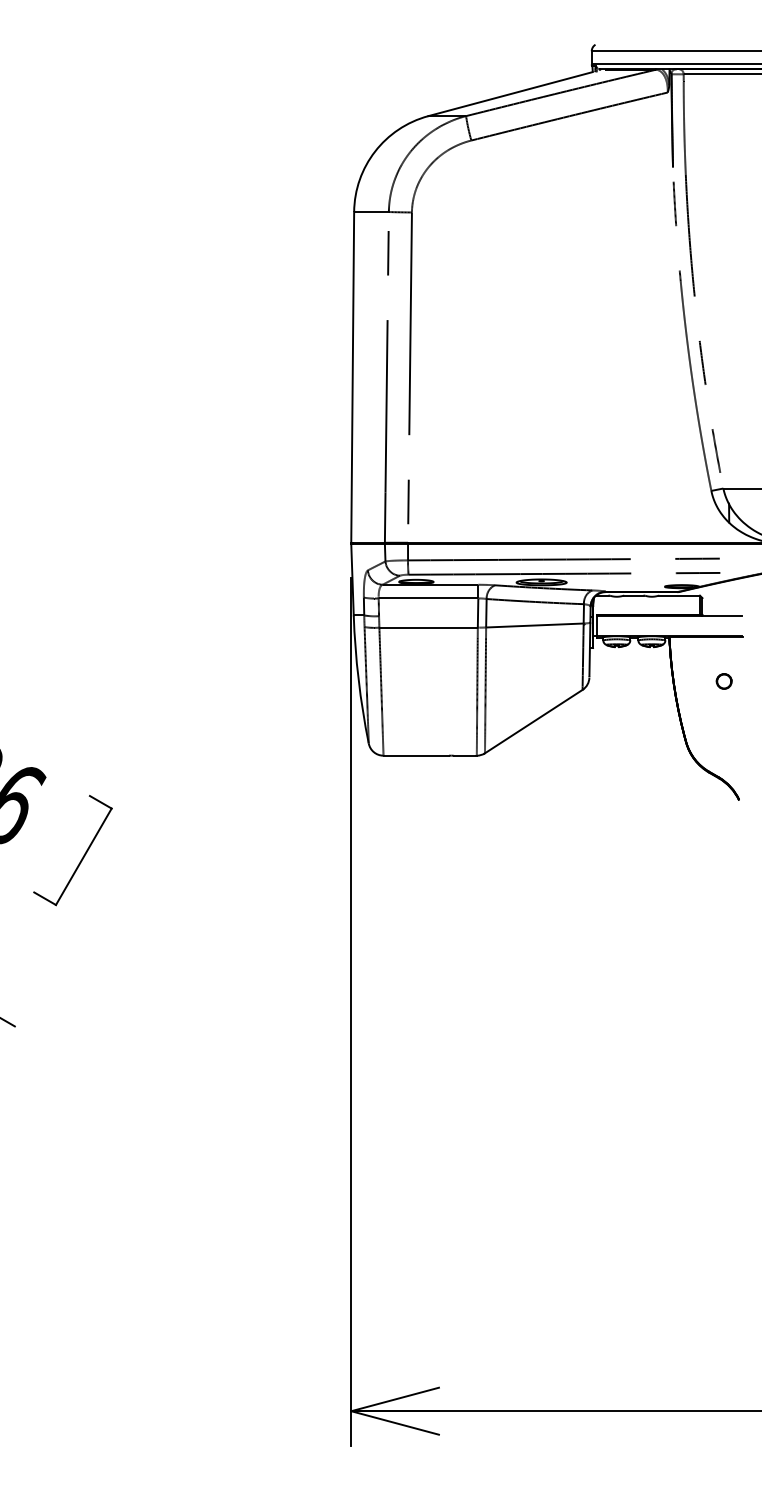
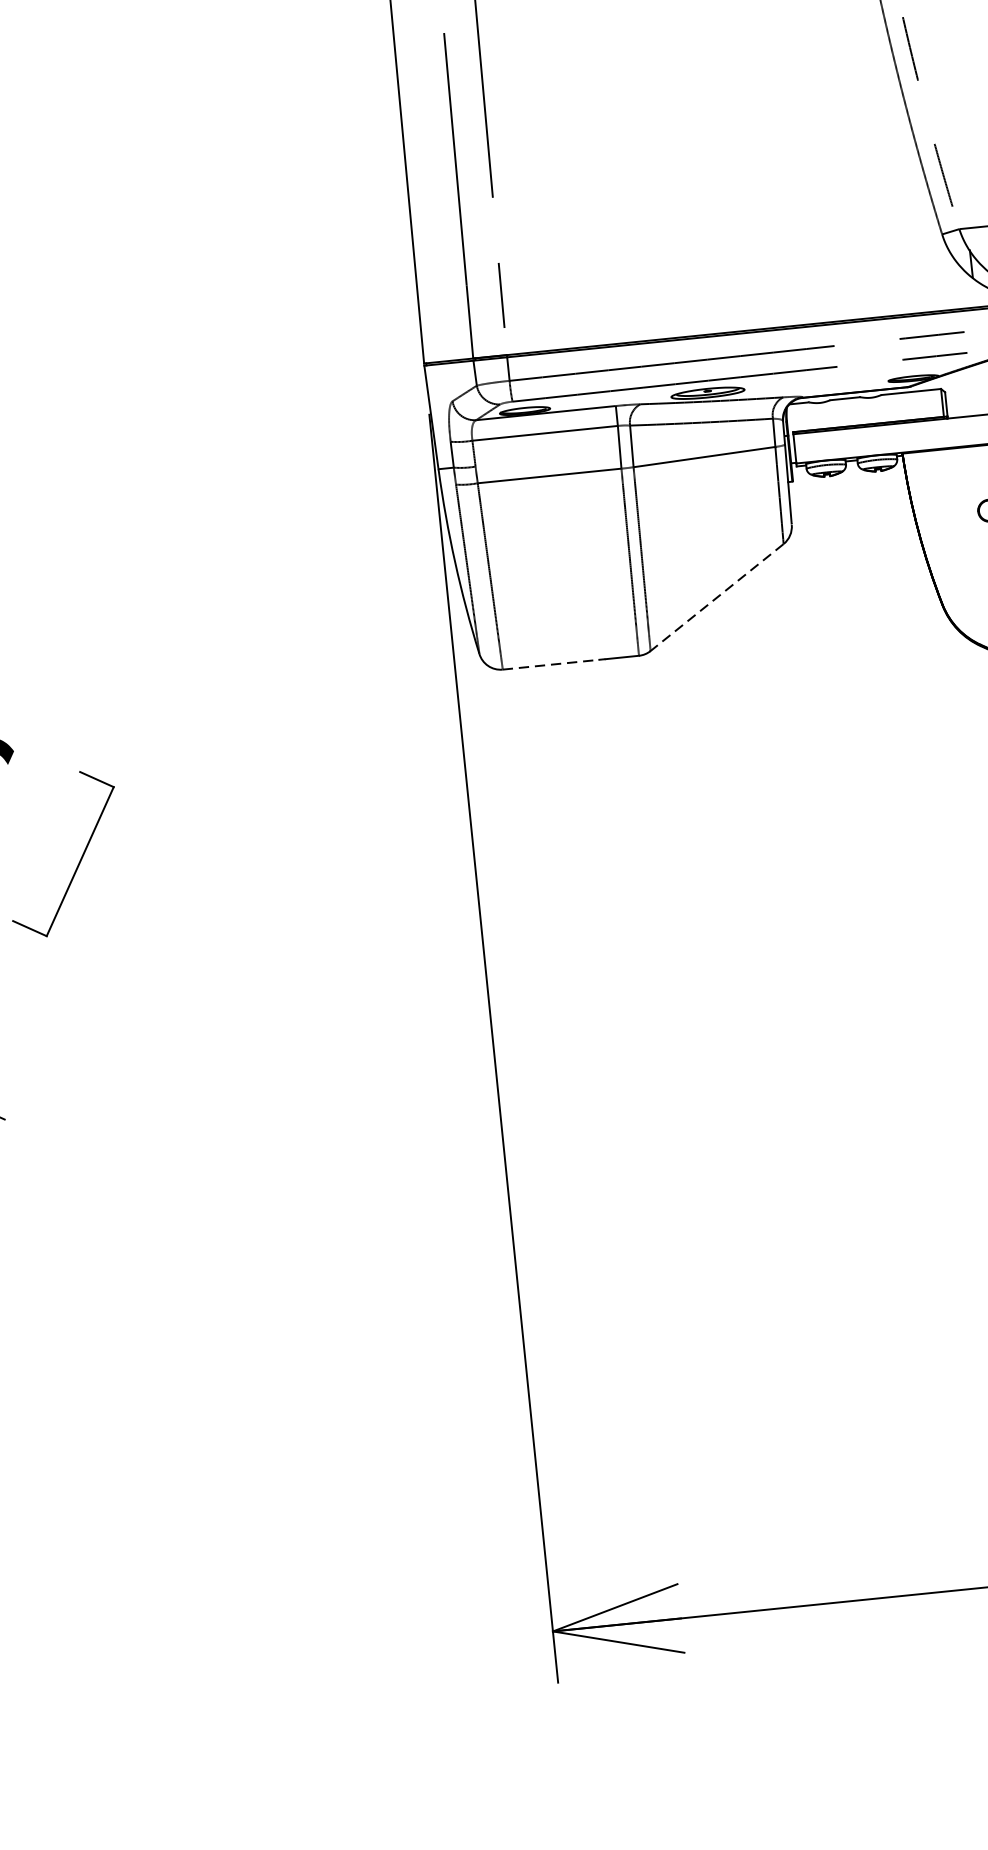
line: (533, 721) -> (716, 597), solid -> dashed
line: (416, 755) -> (550, 664), solid -> dashed

